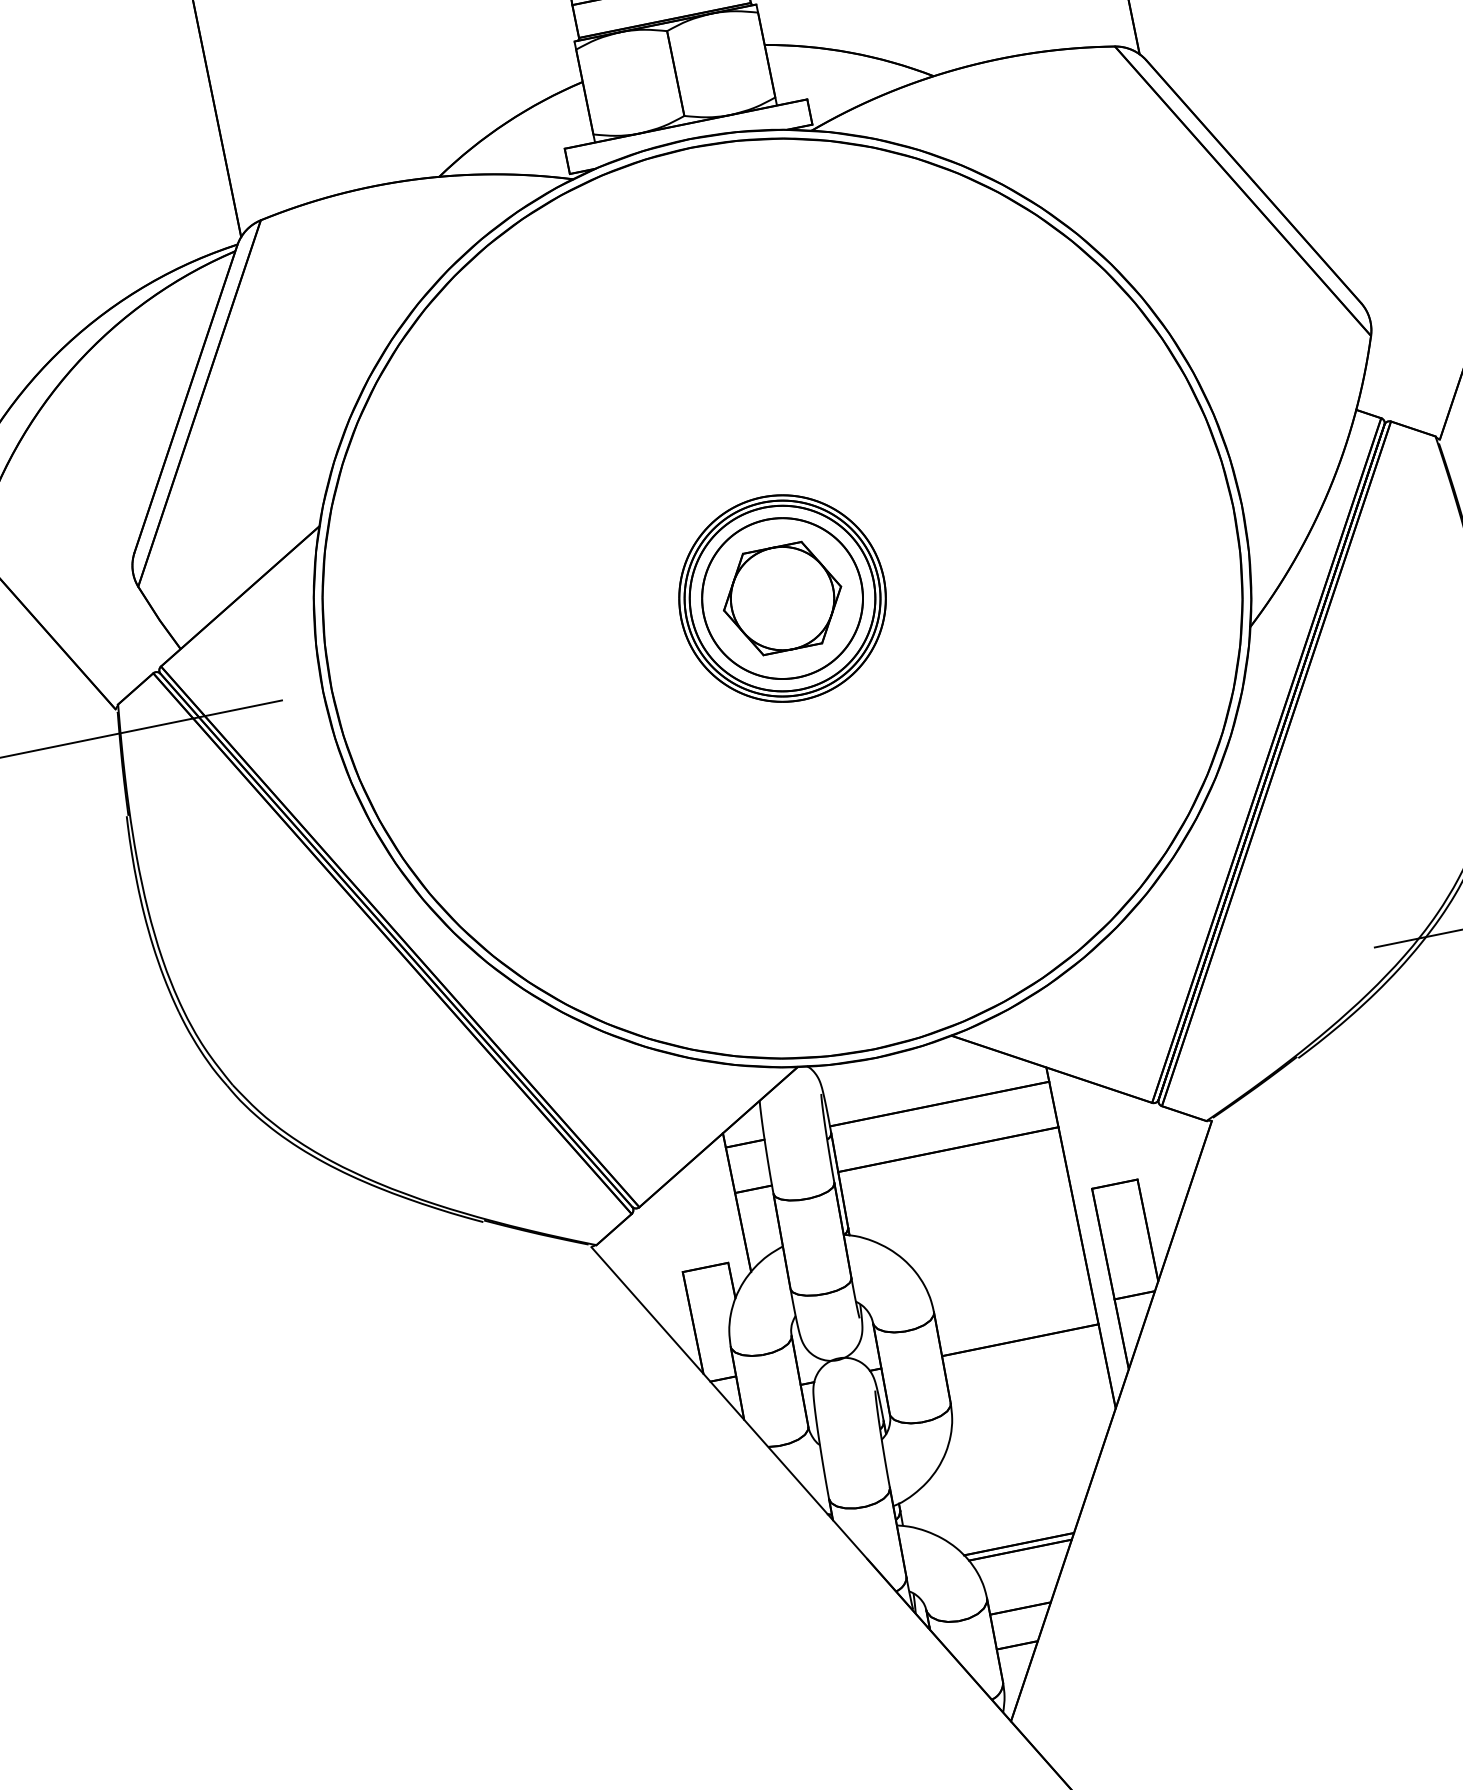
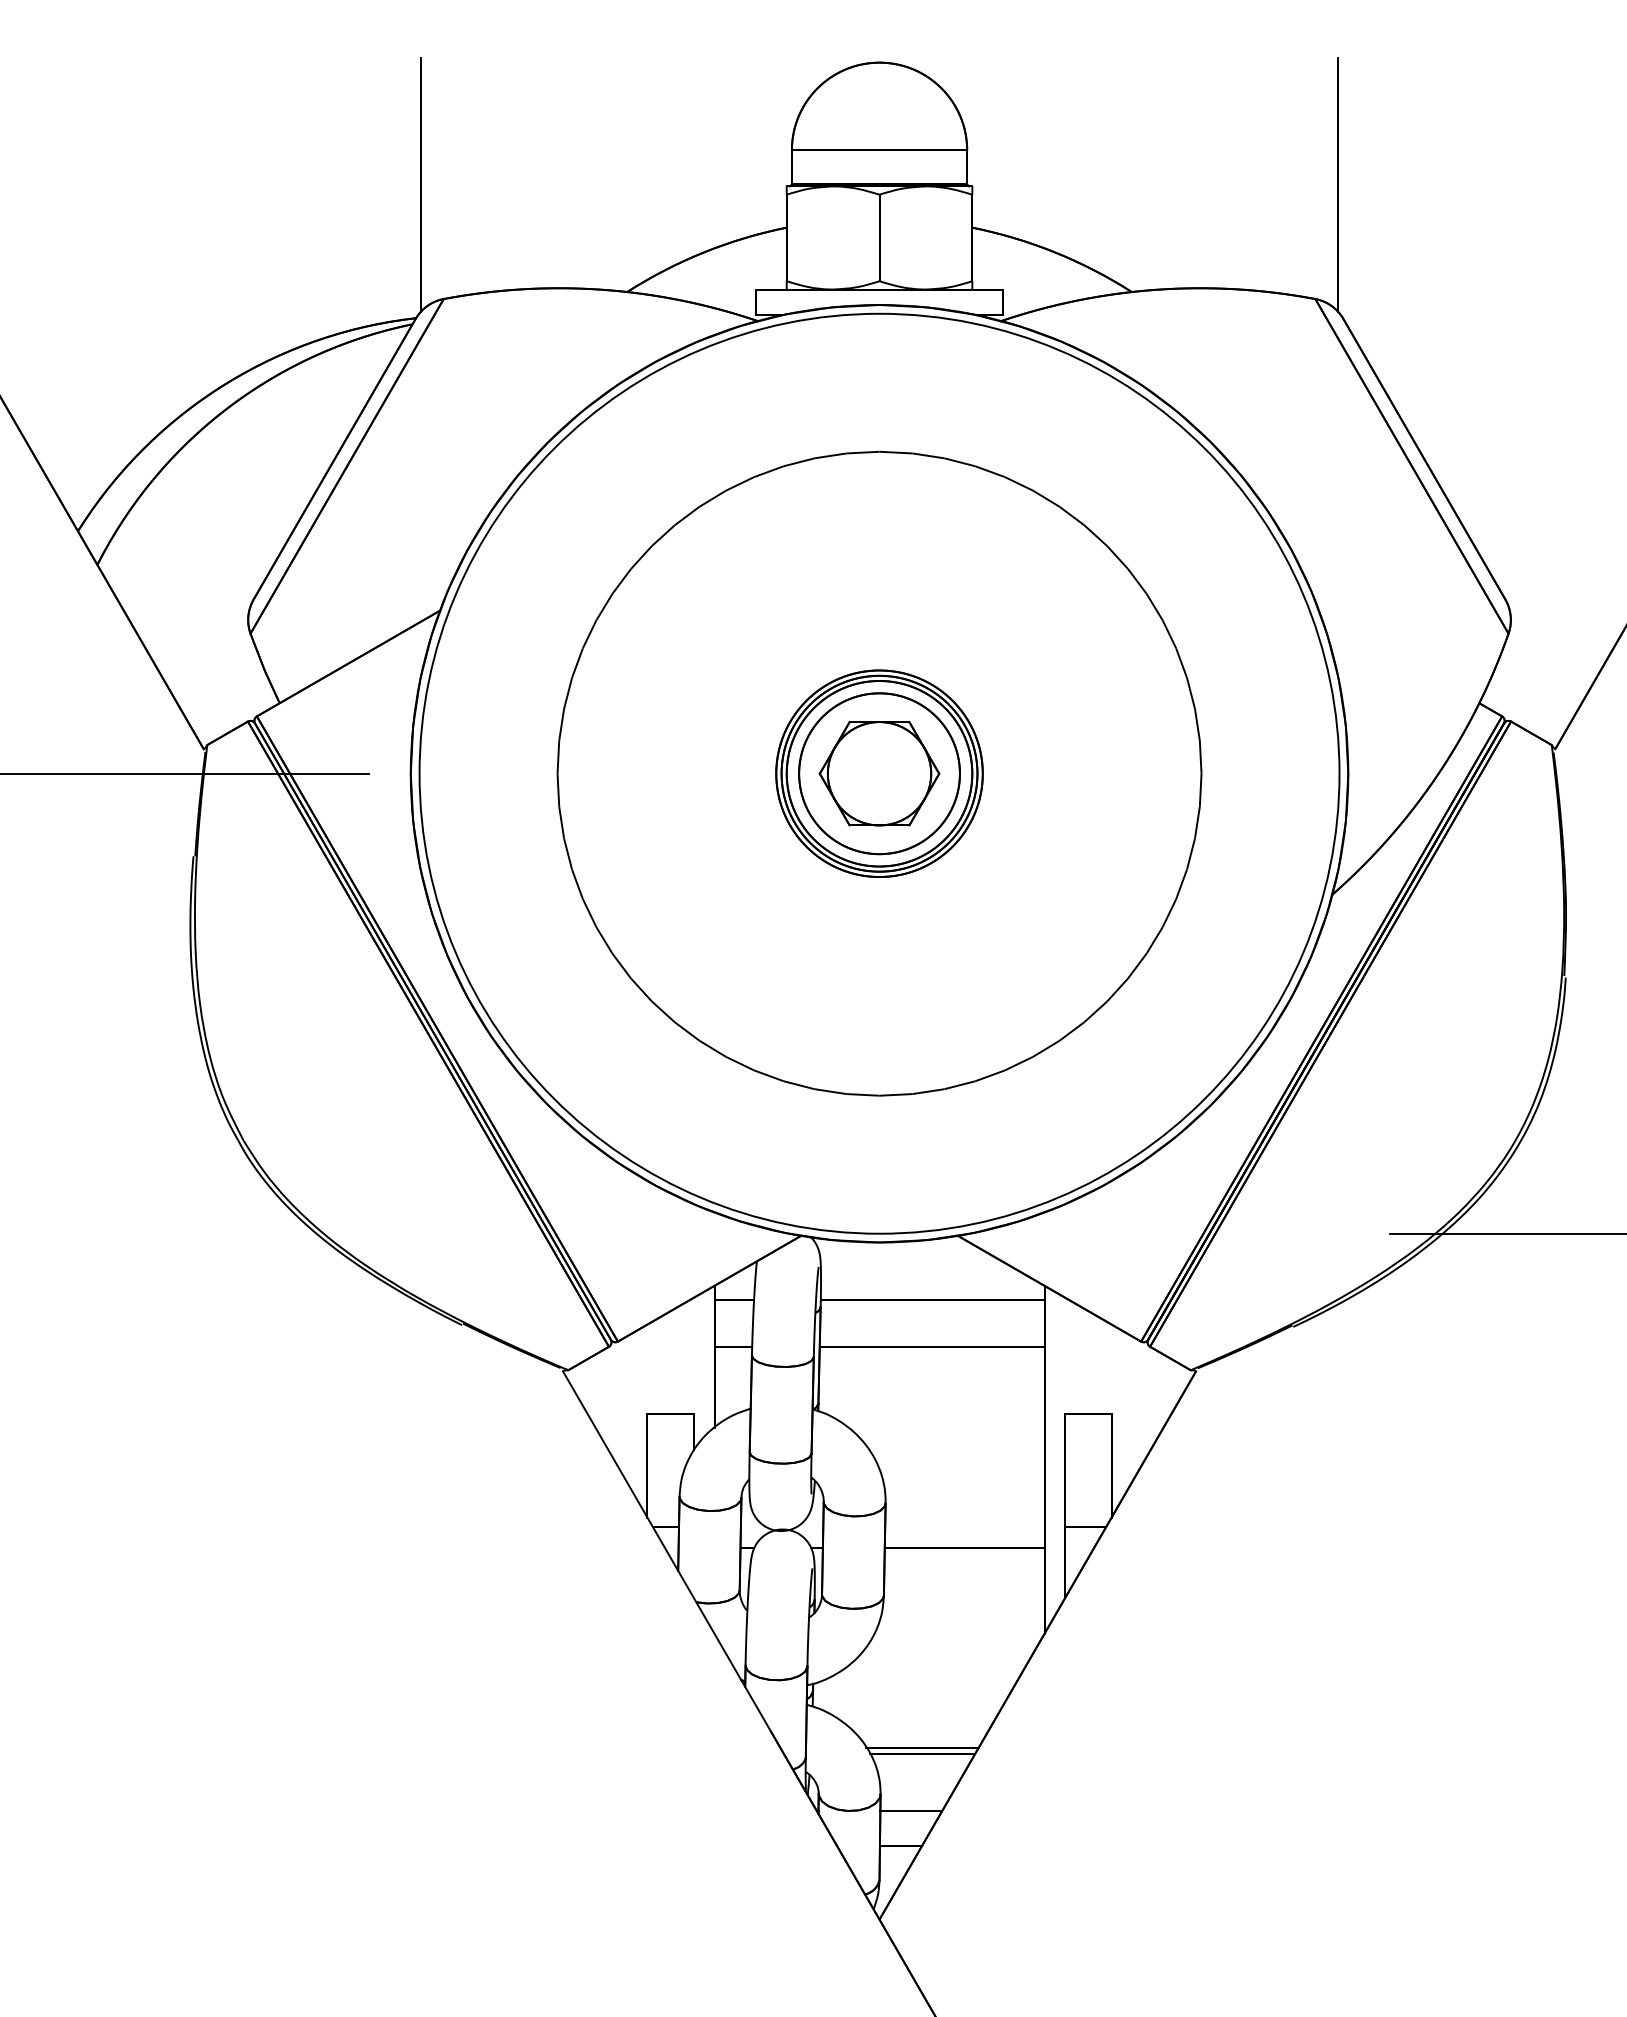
circle: (782, 598) -> (879, 773), size x0.7

